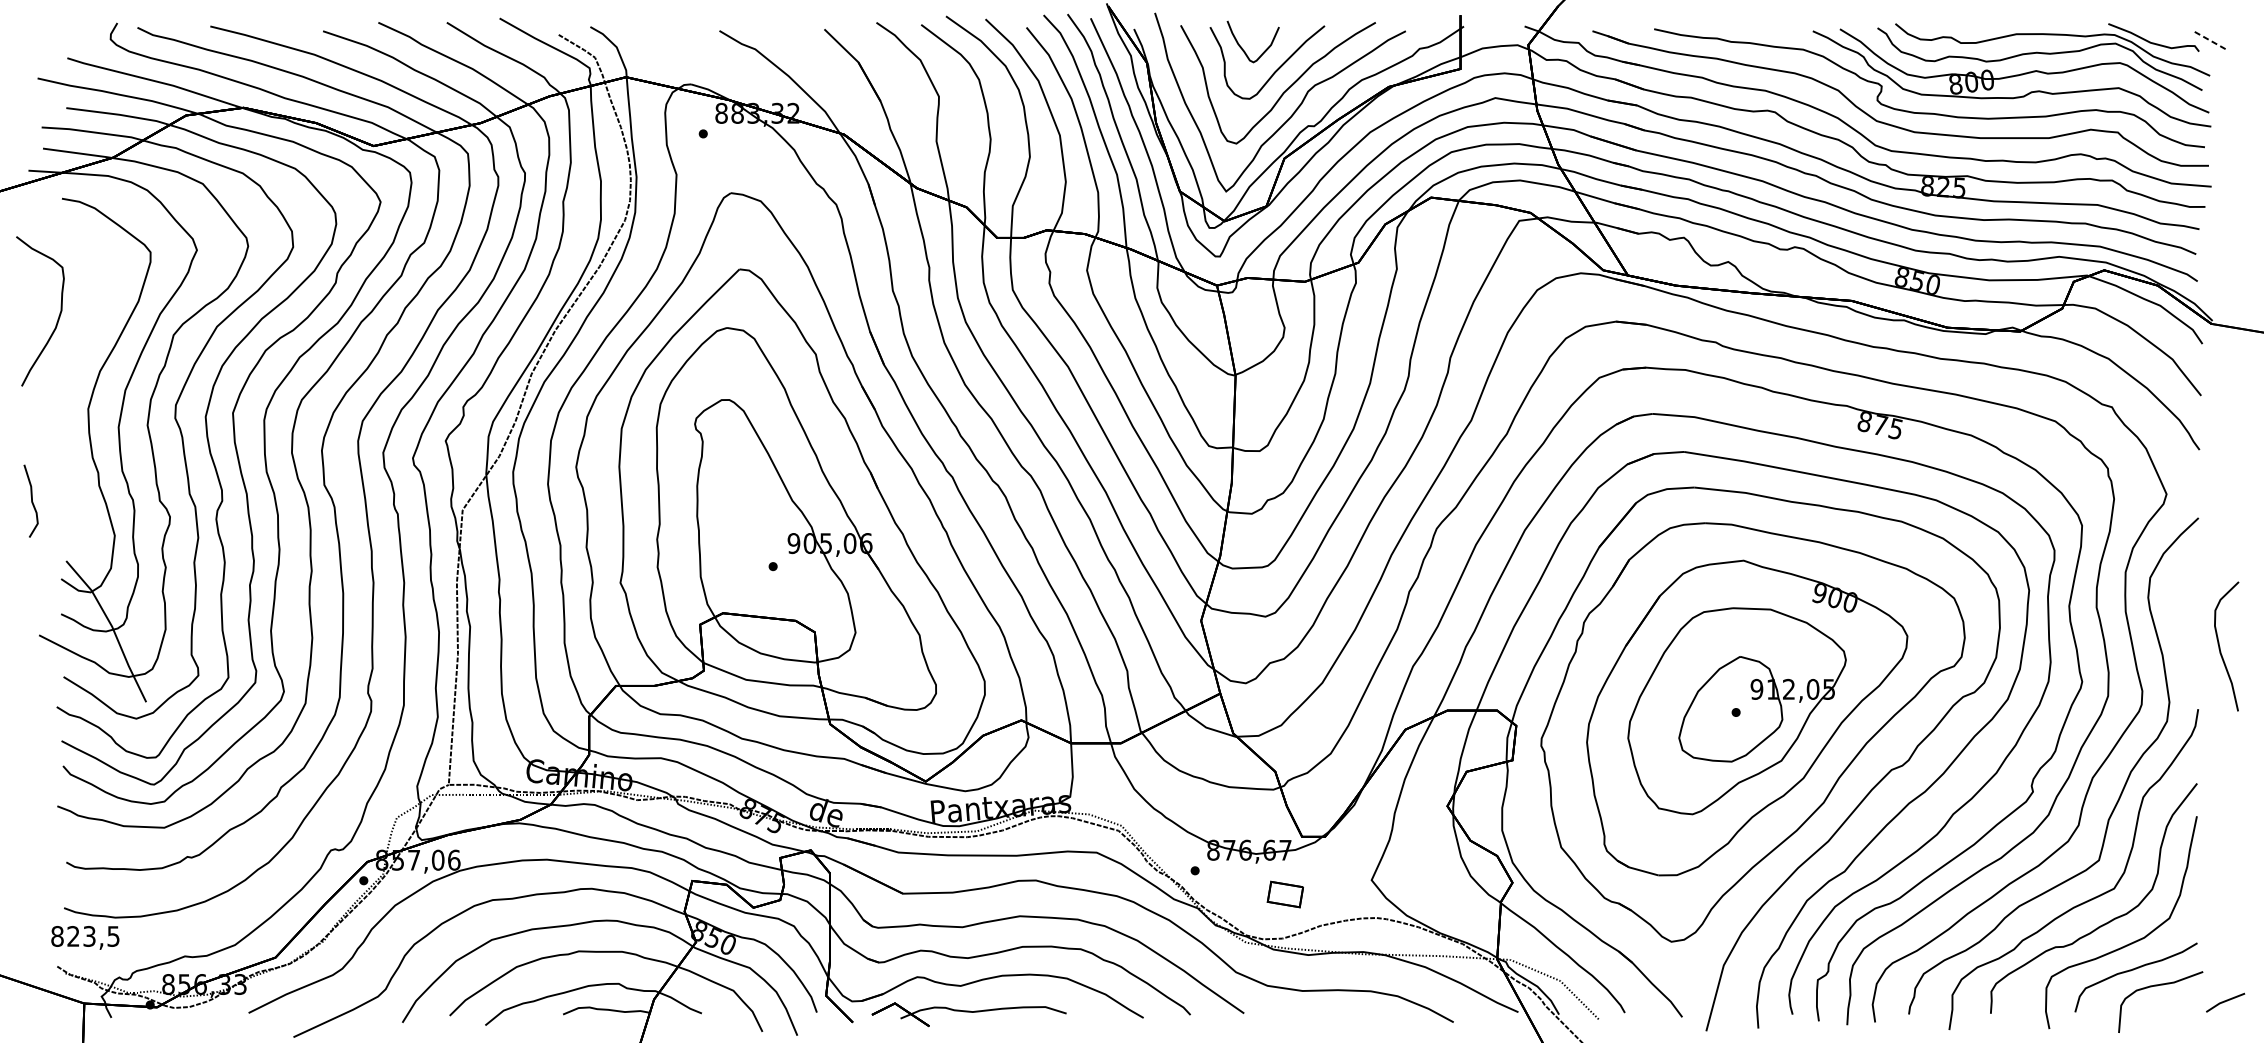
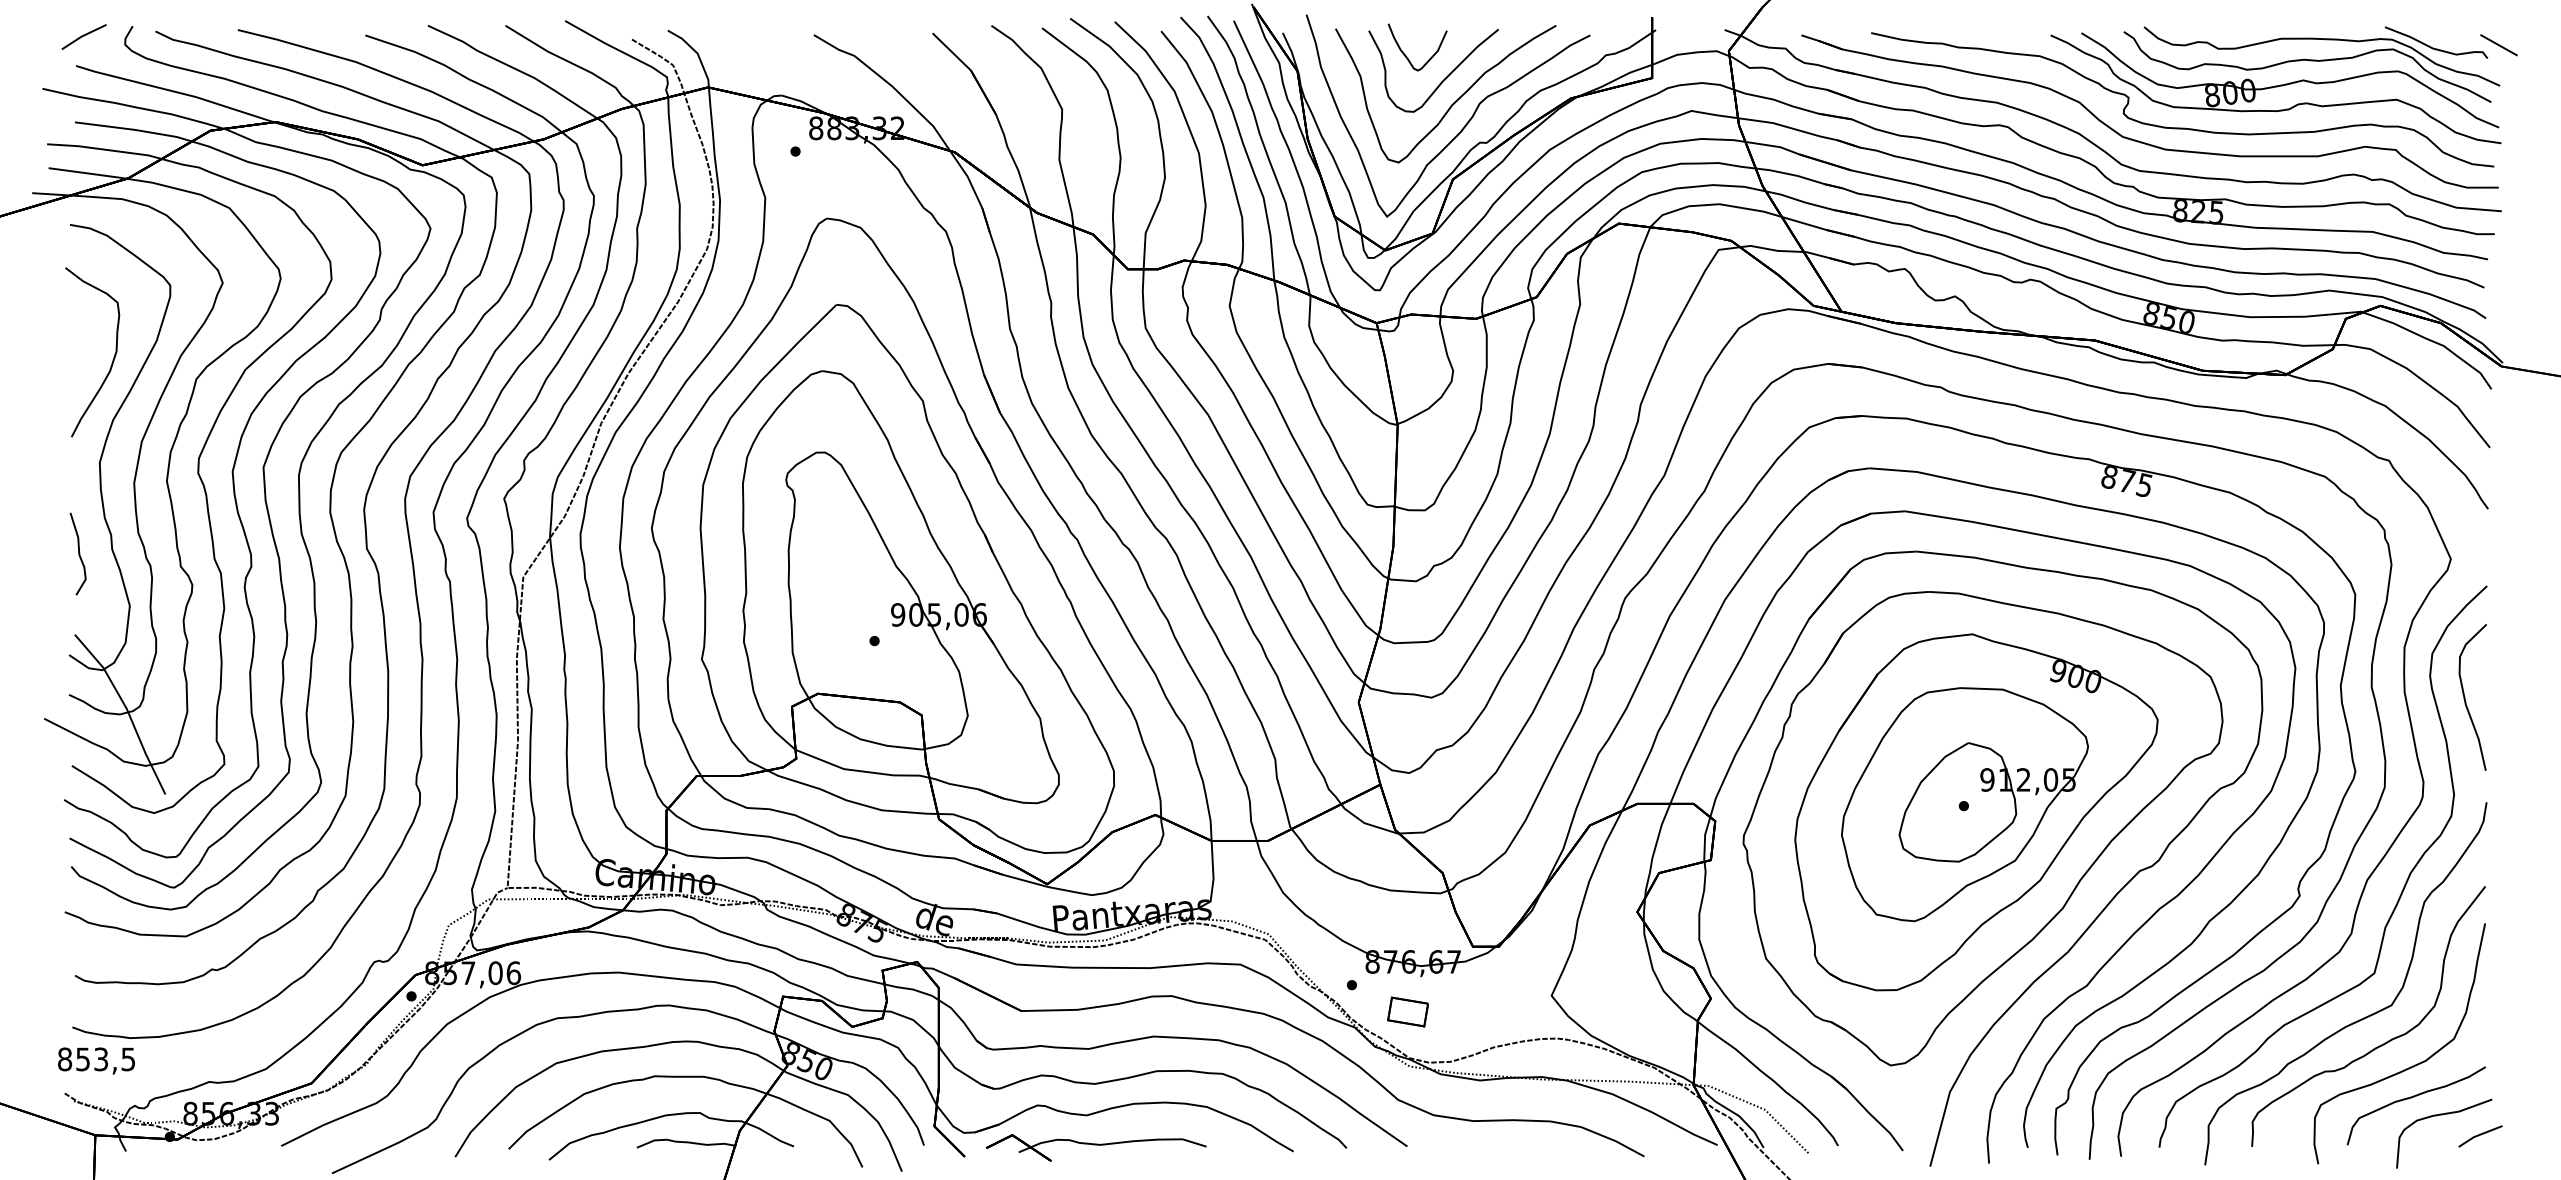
line: (73, 32) -> (83, 36), added
line: (2208, 40) -> (2498, 45), dashed -> solid
curve: (58, 315) -> (113, 356), moved
curve: (31, 500) -> (78, 553), moved
curve: (2220, 646) -> (2465, 697), moved
part: (1284, 894) -> (1407, 1011), moved
text: (72, 936) -> (82, 1059), 823,5 -> 853,5
line: (2225, 1001) -> (2480, 1135), moved

